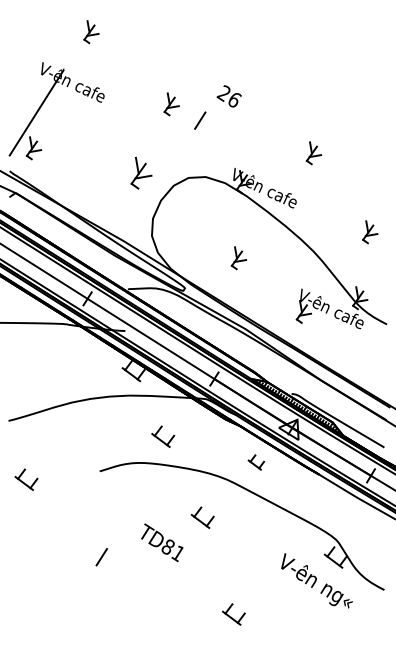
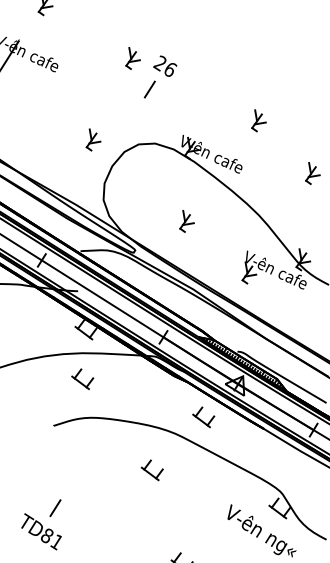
text: (228, 96) -> (164, 66), moved
part: (171, 104) -> (132, 58), moved
part: (141, 173) -> (93, 140), size x0.71
part: (370, 232) -> (313, 173), moved
part: (163, 436) -> (83, 379), moved
part: (256, 462) -> (203, 417), size x1.43
text: (162, 542) -> (41, 531), moved

